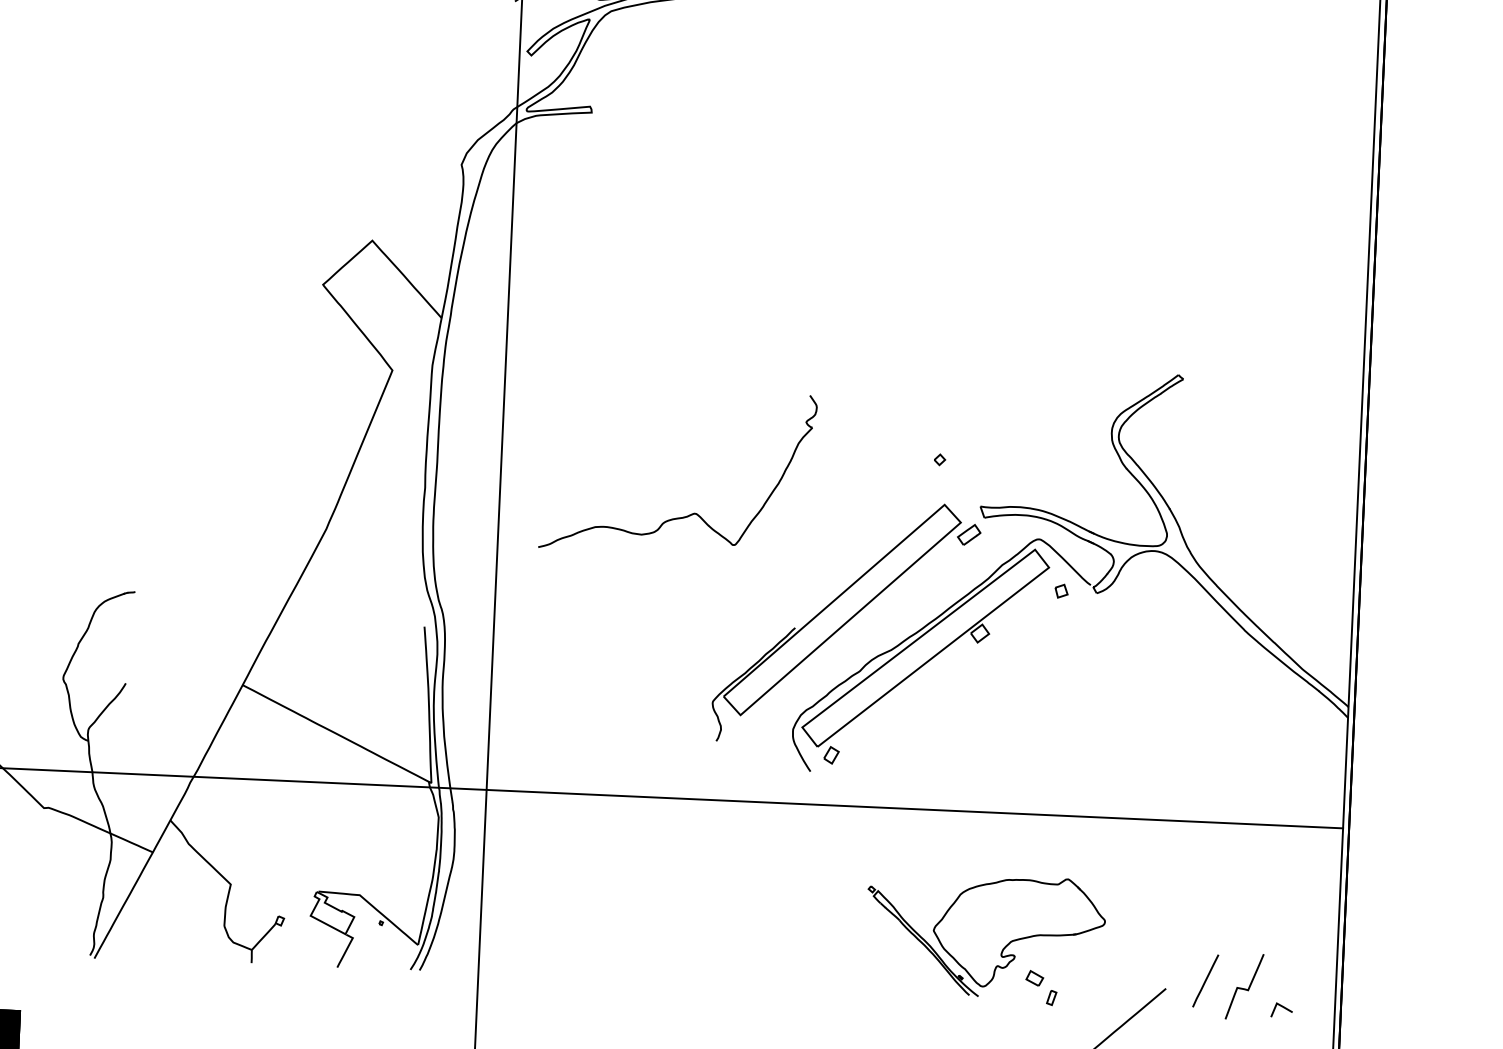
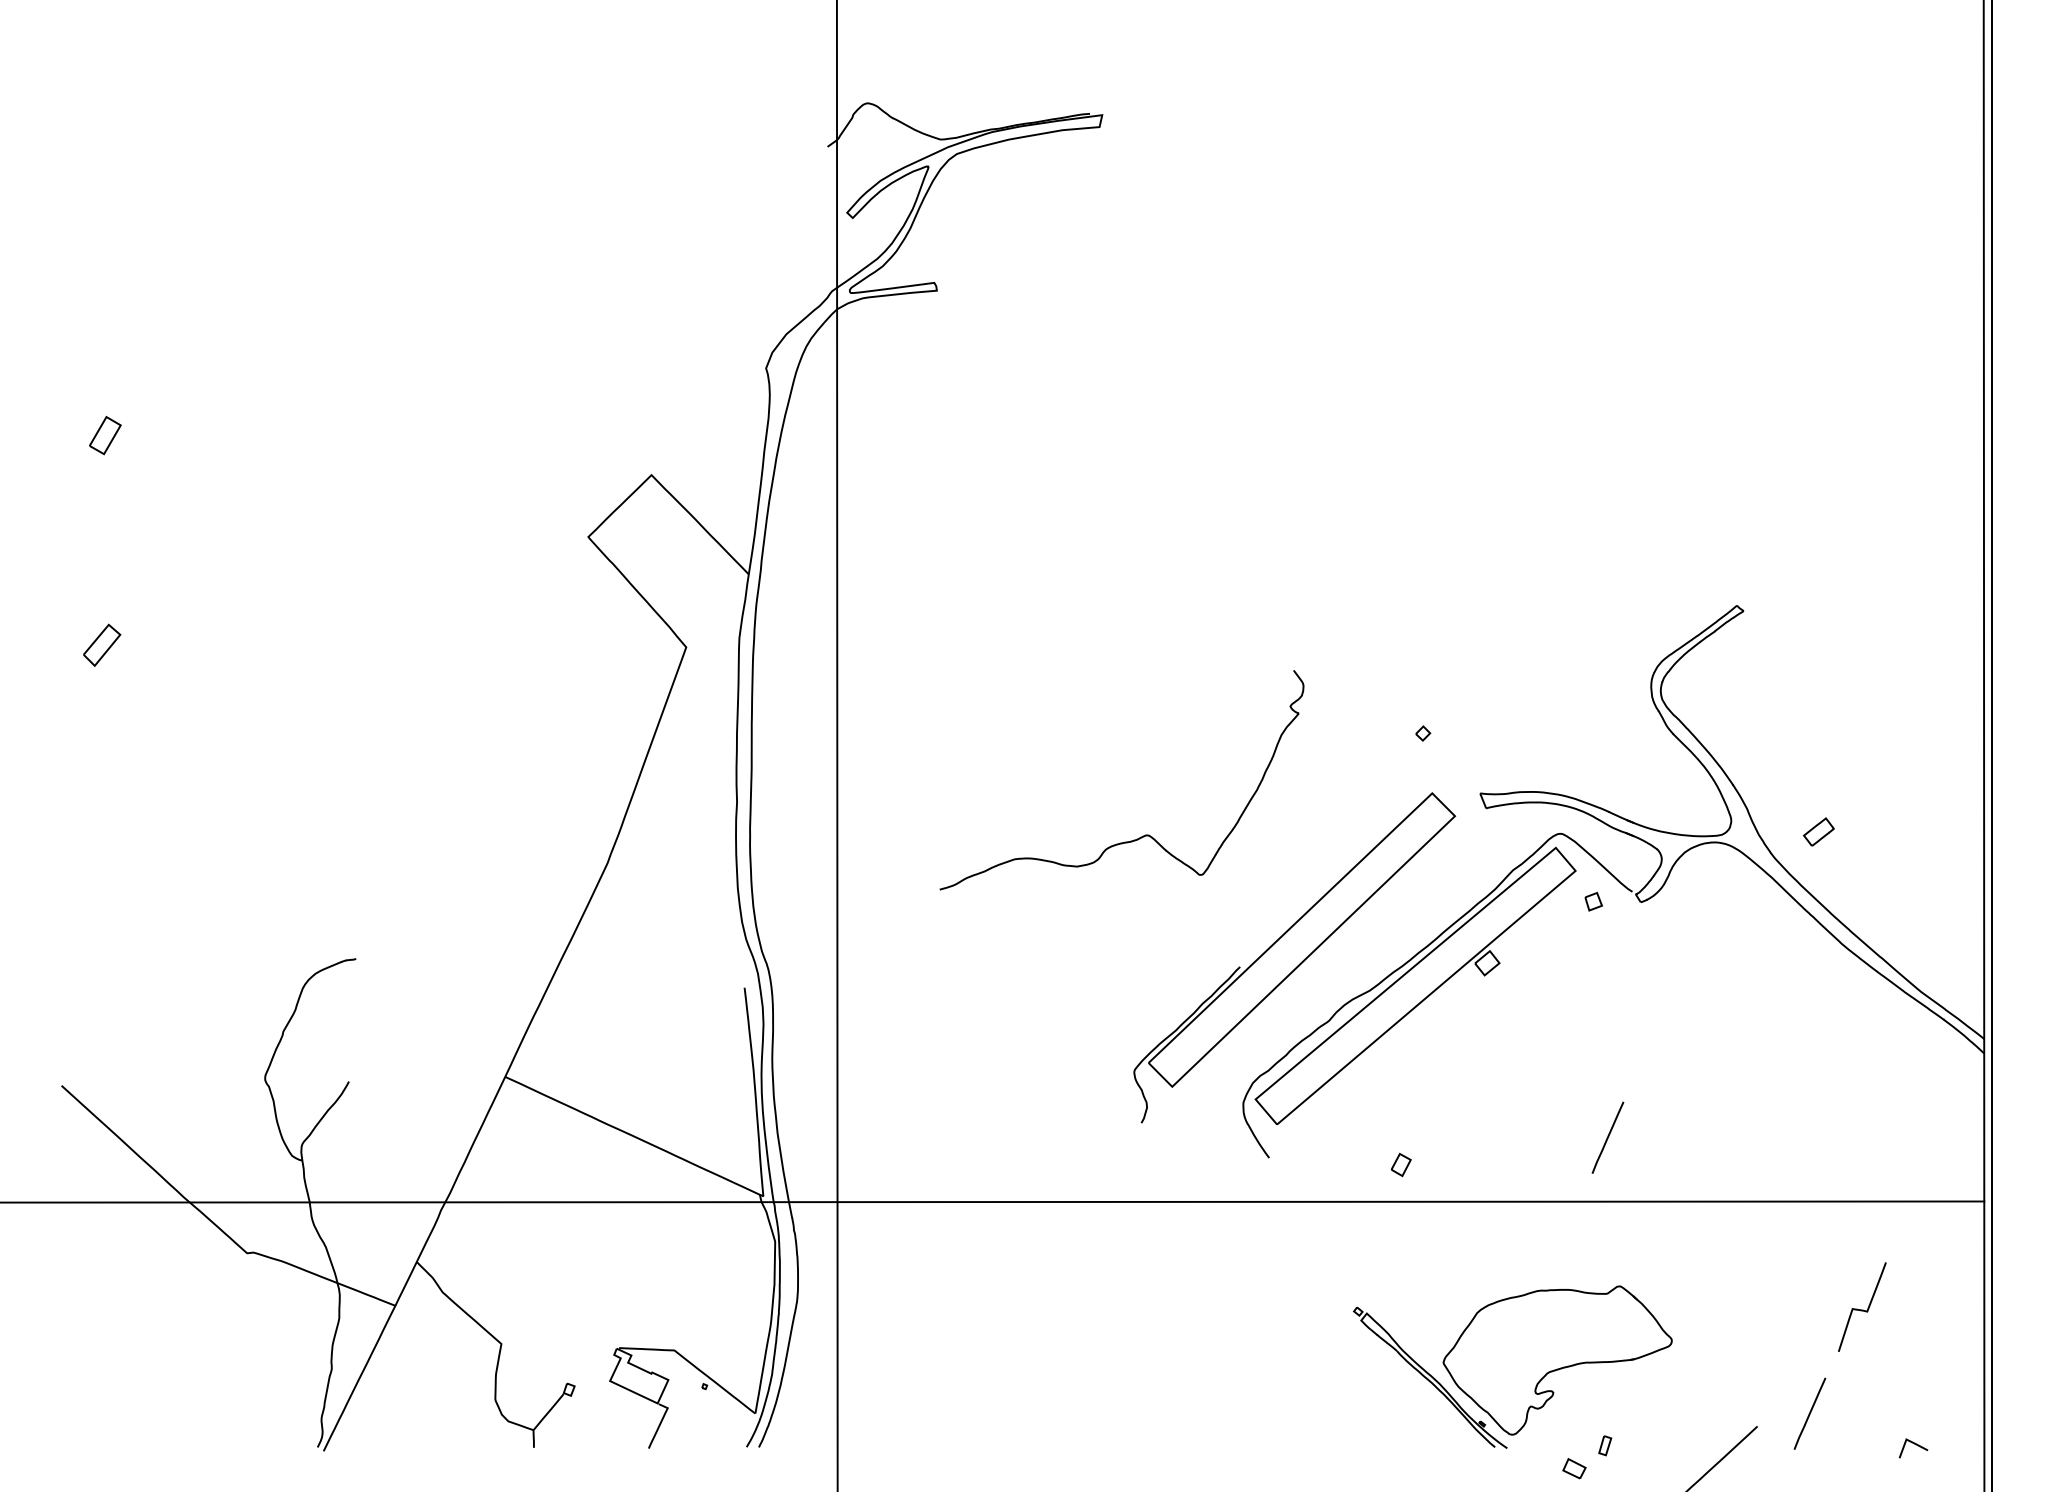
part: (693, 513) -> (1145, 834), moved
part: (968, 534) -> (1818, 831), moved
part: (831, 755) -> (1401, 1164), moved
line: (1063, 767) -> (1607, 1137), added
part: (1034, 978) -> (1574, 1468), moved
curve: (1244, 988) -> (1862, 1309), moved

